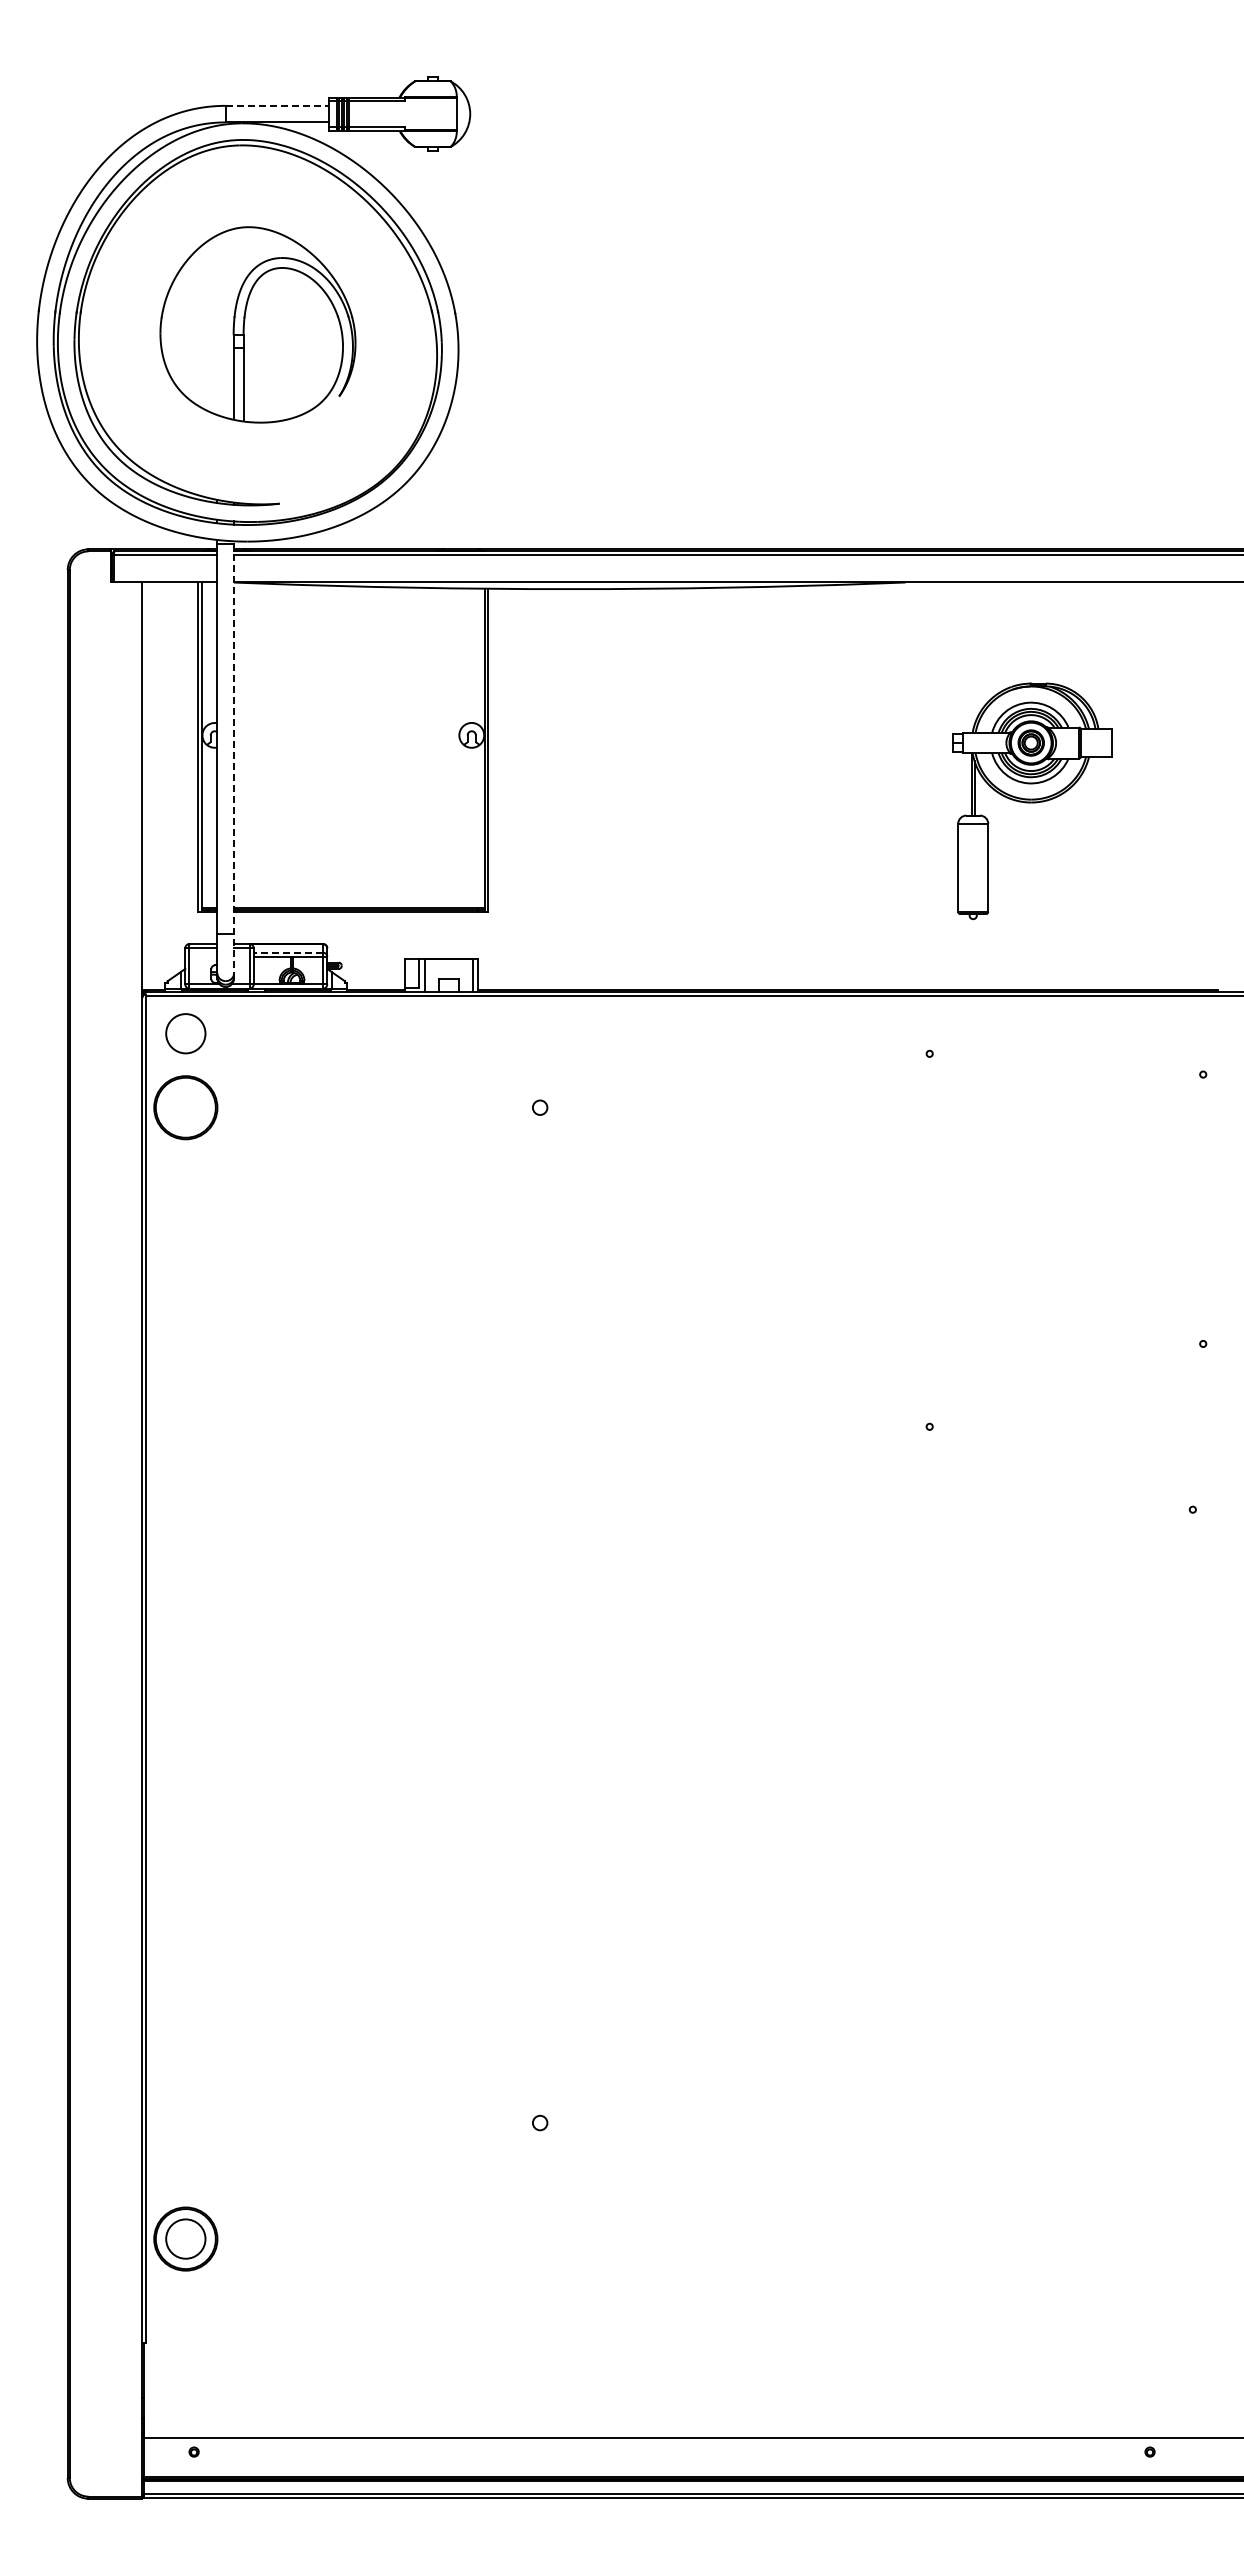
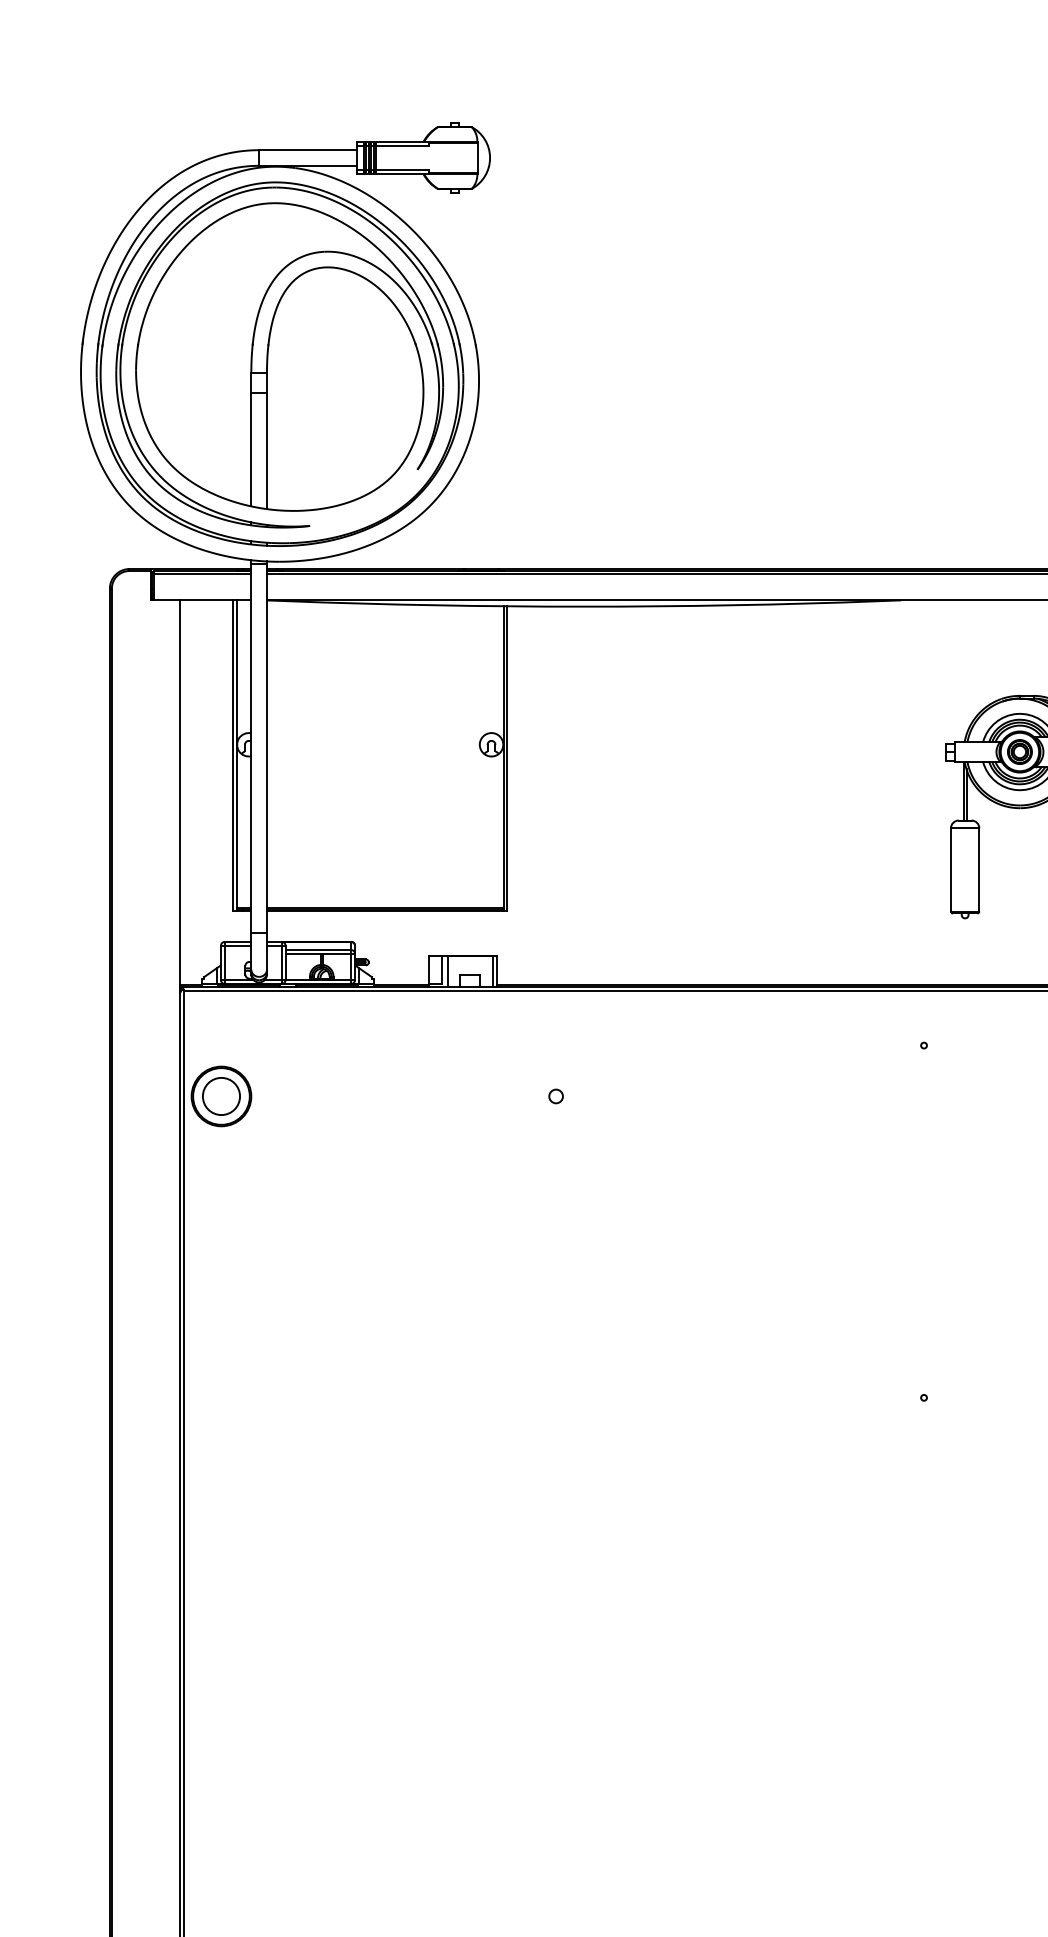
line: (277, 105) -> (308, 149), dashed -> solid
part: (257, 324) -> (289, 356), size x1.67
line: (234, 760) -> (267, 768), dashed -> solid
line: (288, 952) -> (318, 949), dashed -> solid
circle: (185, 1033) -> (221, 1096), moved

